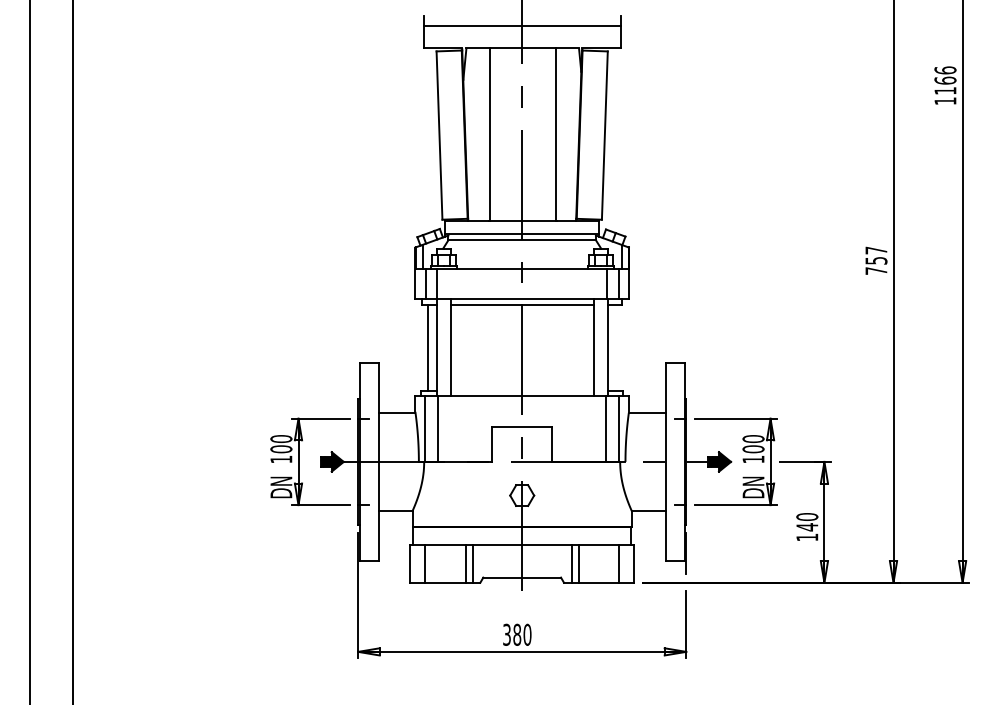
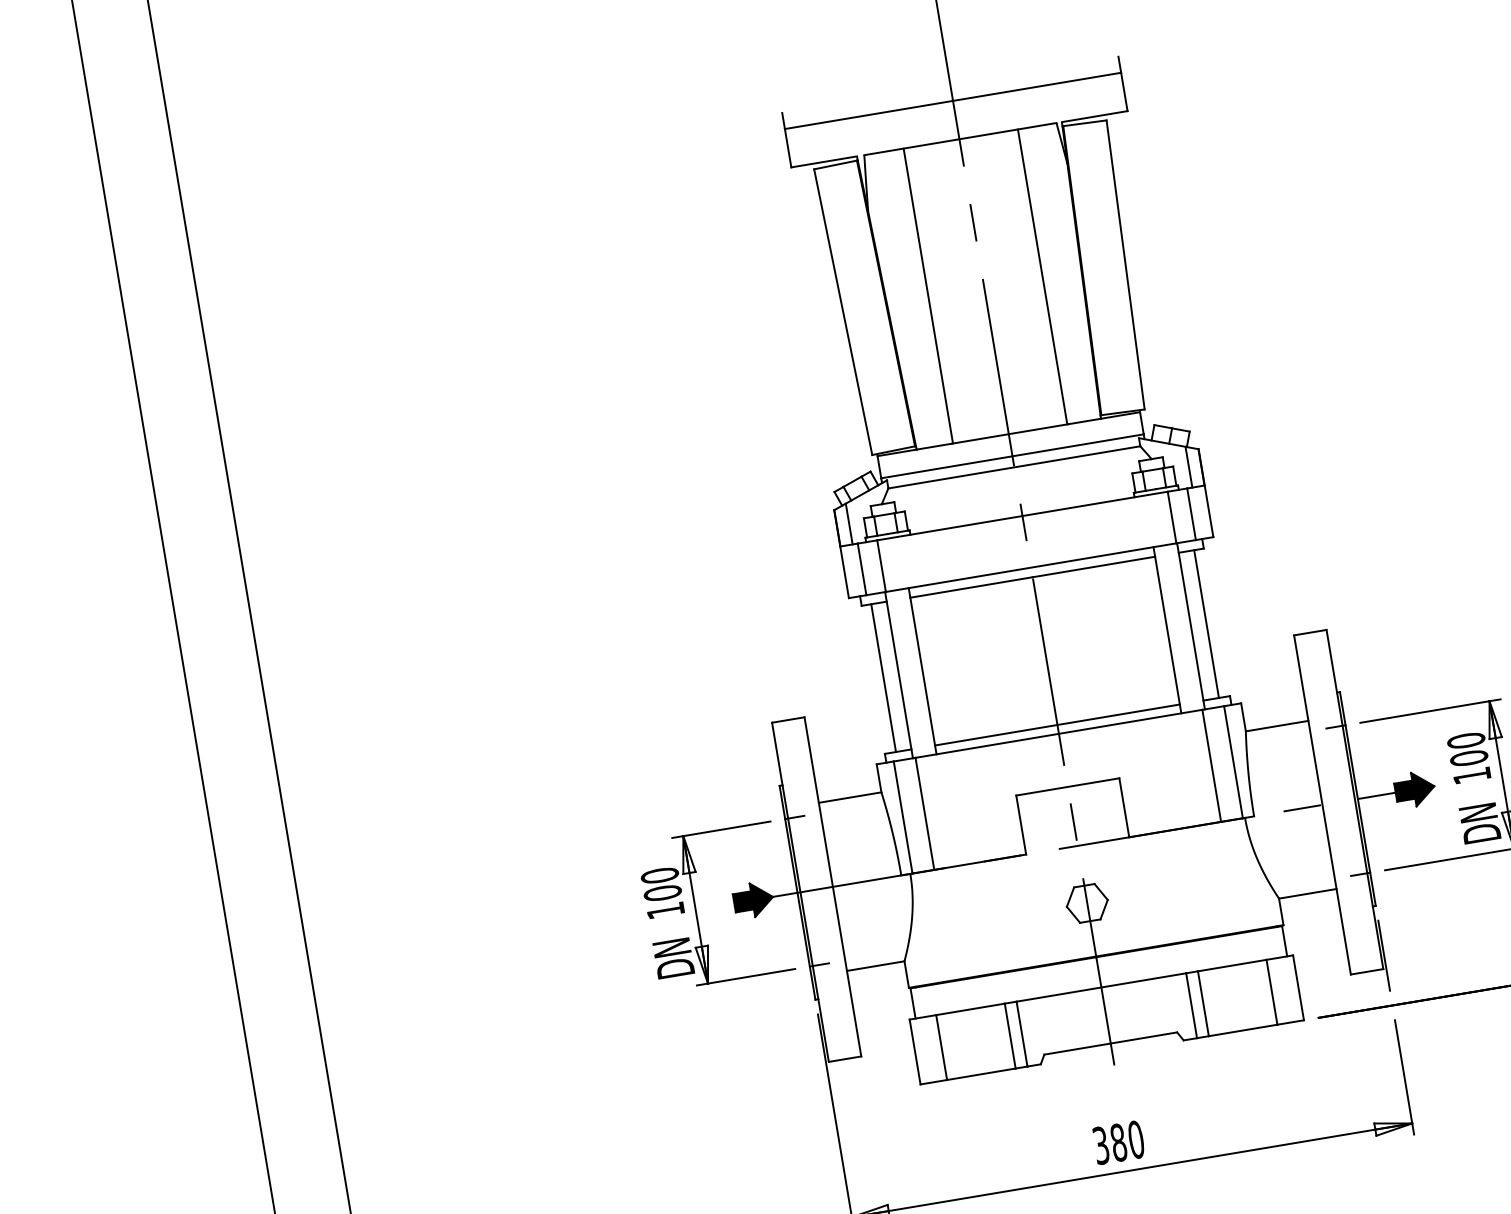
line: (616, 347) -> (1206, 623), added
line: (521, 391) -> (1056, 725), added

